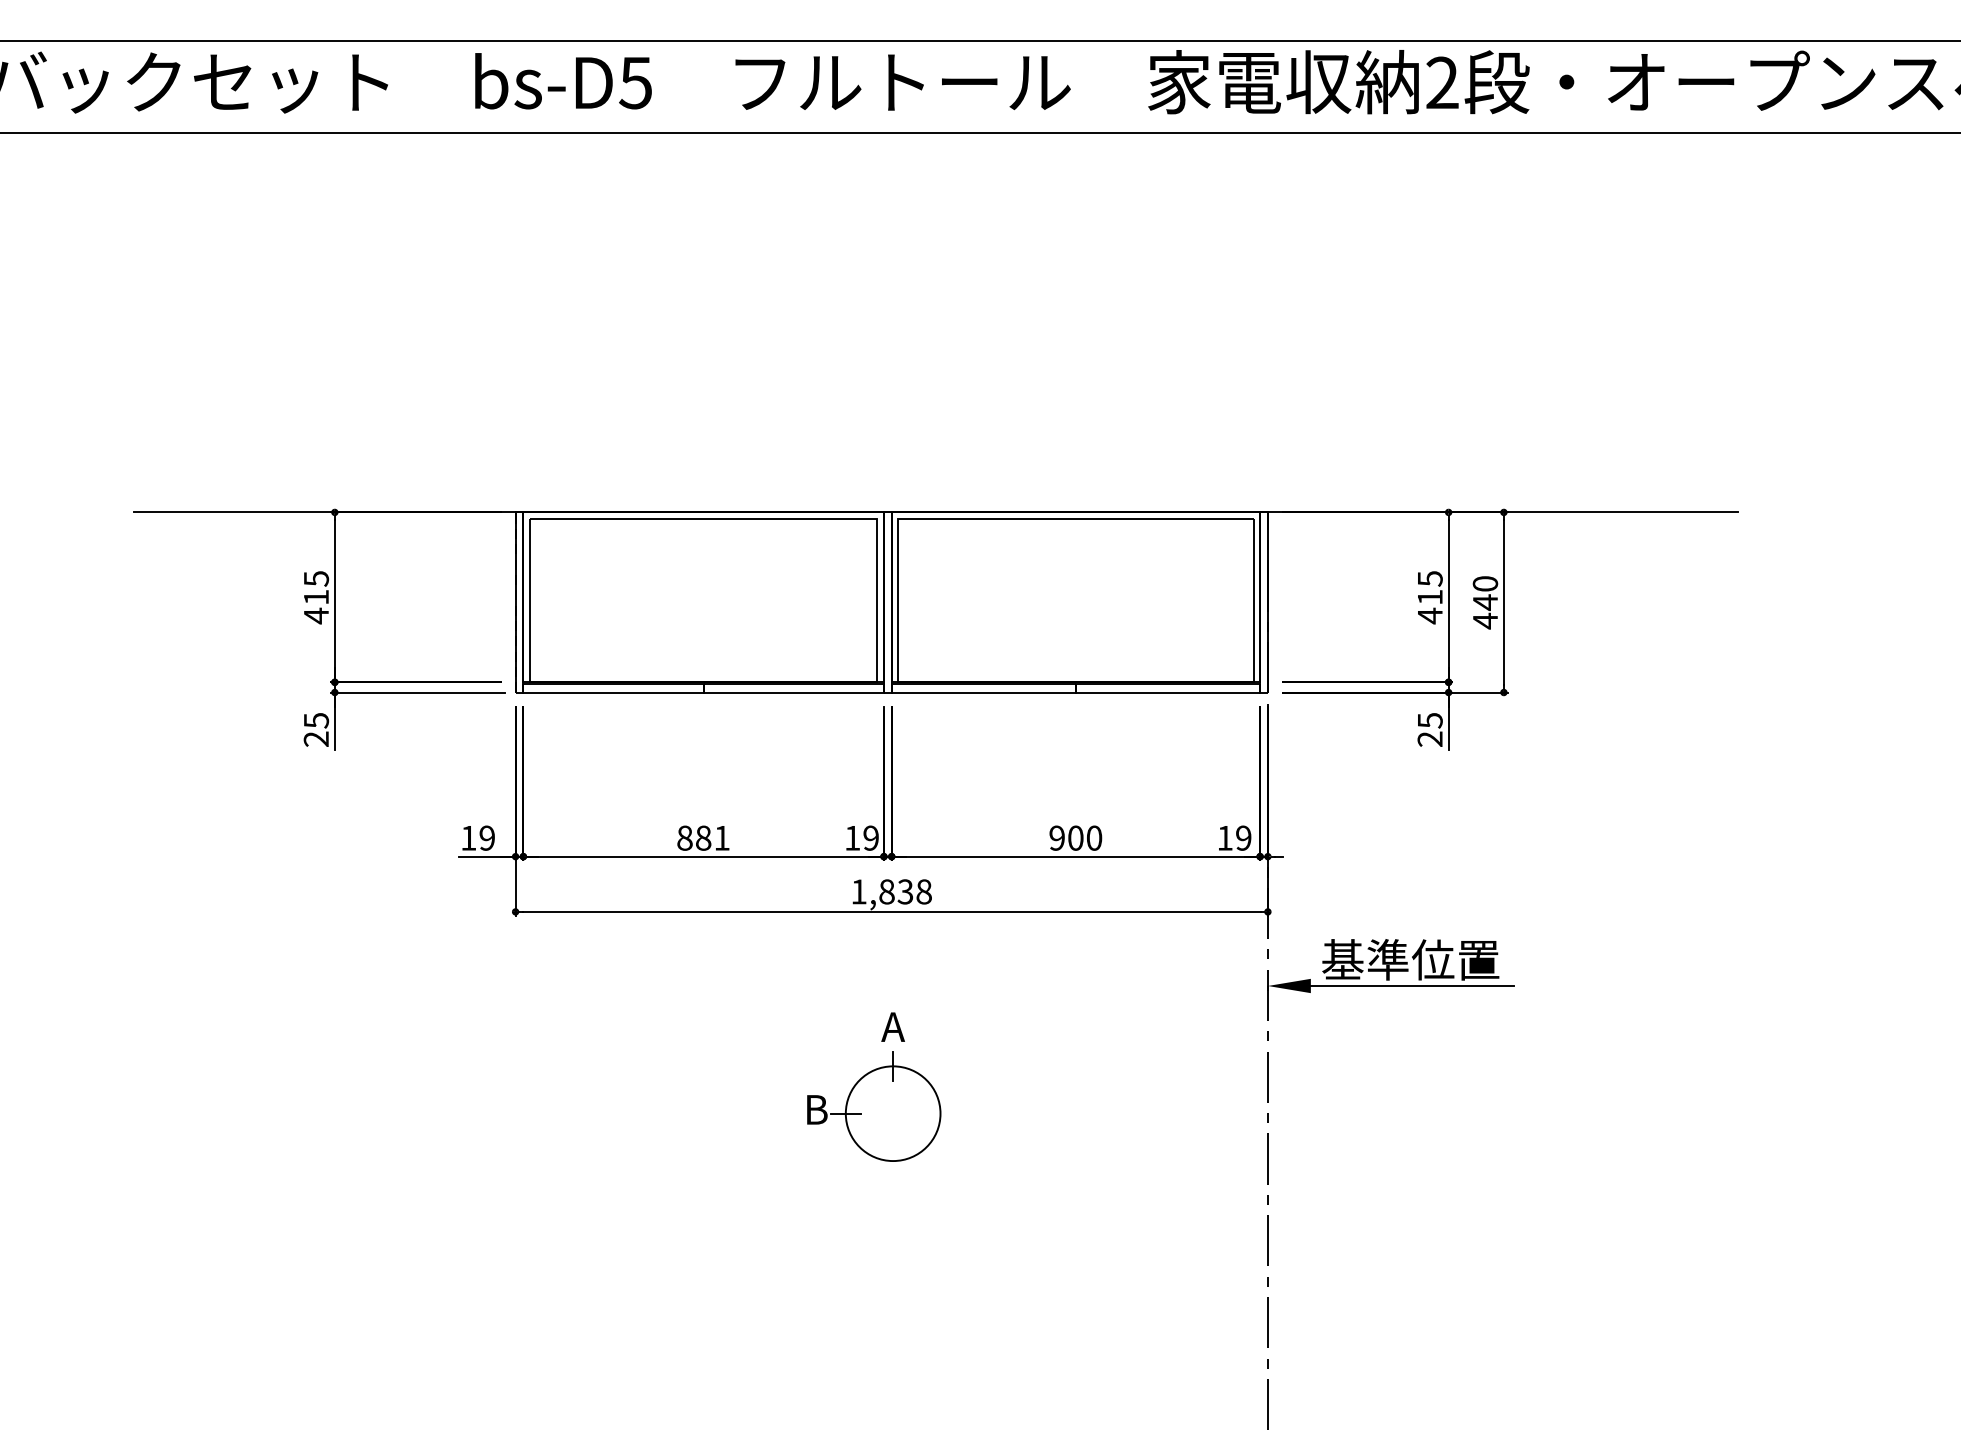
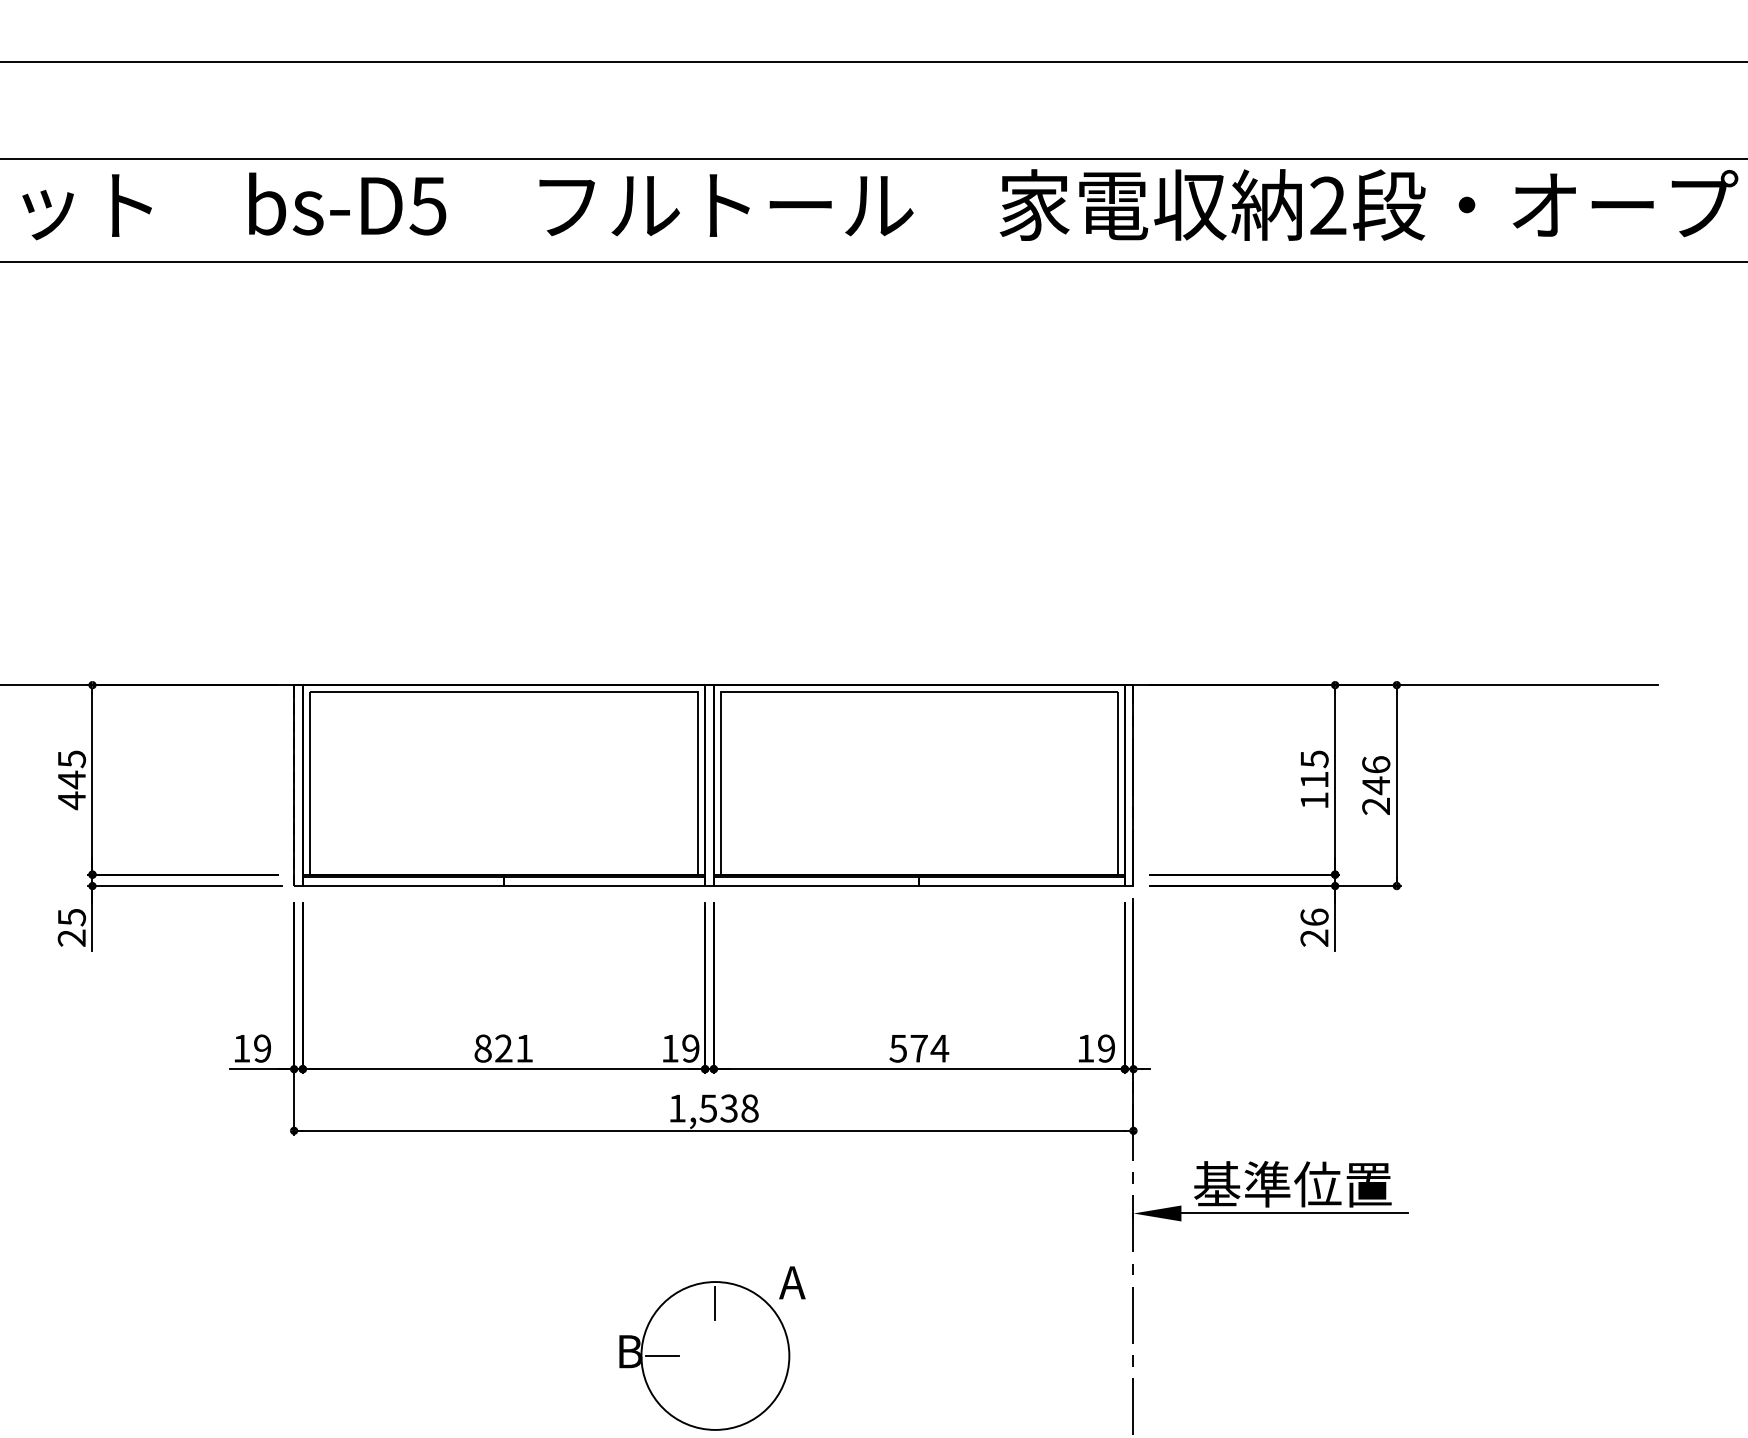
text: (316, 597) -> (72, 780), 415 -> 445
text: (1485, 602) -> (1376, 785), 440 -> 246
text: (1430, 615) -> (1314, 800), 415 -> 115
text: (1429, 720) -> (1313, 917), 25 -> 26
text: (703, 837) -> (503, 1047), 881 -> 821
text: (1075, 837) -> (918, 1047), 900 -> 574
text: (886, 891) -> (707, 1108), 1,838 -> 1,538
text: (892, 1026) -> (791, 1282), moved
circle: (892, 1113) -> (714, 1355), size x1.4

